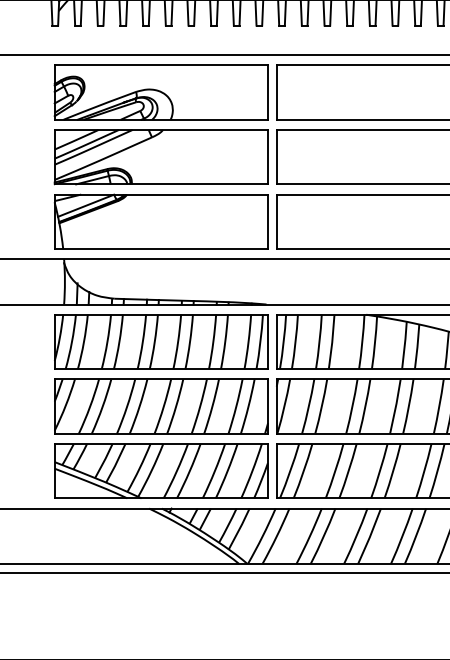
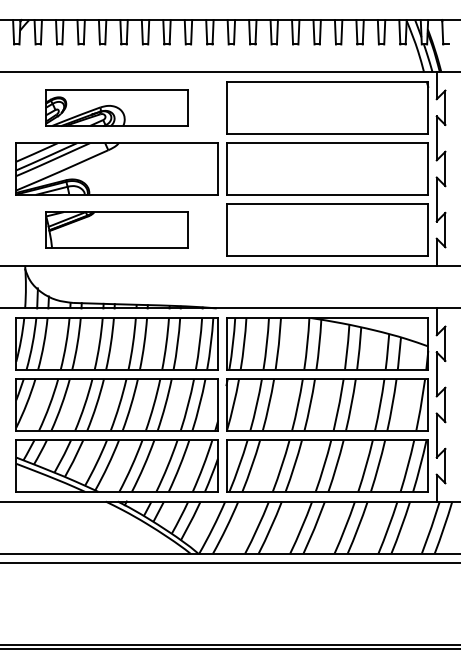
part: (160, 92) -> (116, 107), size x0.7
part: (160, 221) -> (116, 229), size x0.7

